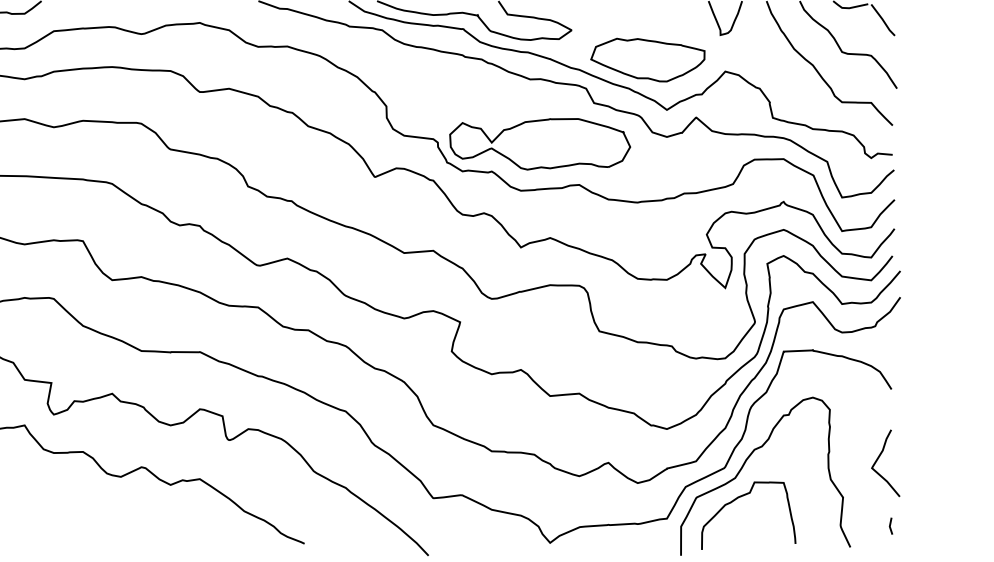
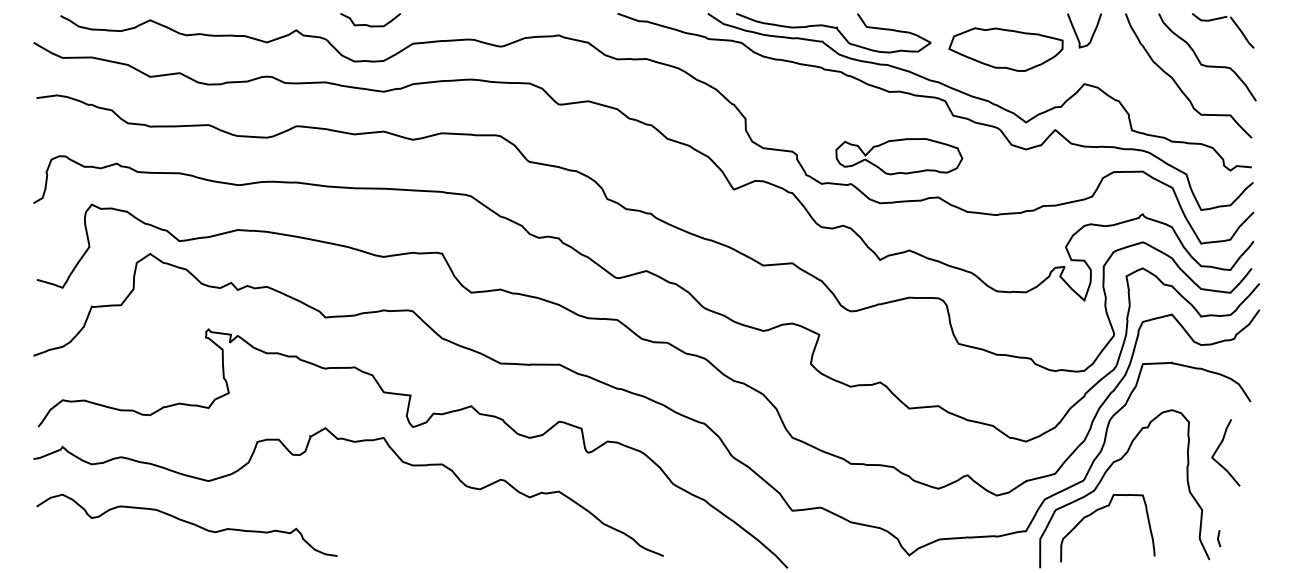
part: (647, 60) -> (1005, 49), moved
part: (540, 144) -> (899, 156), size x0.7
curve: (878, 460) -> (1218, 449), moved
line: (891, 525) -> (1219, 537), moved

